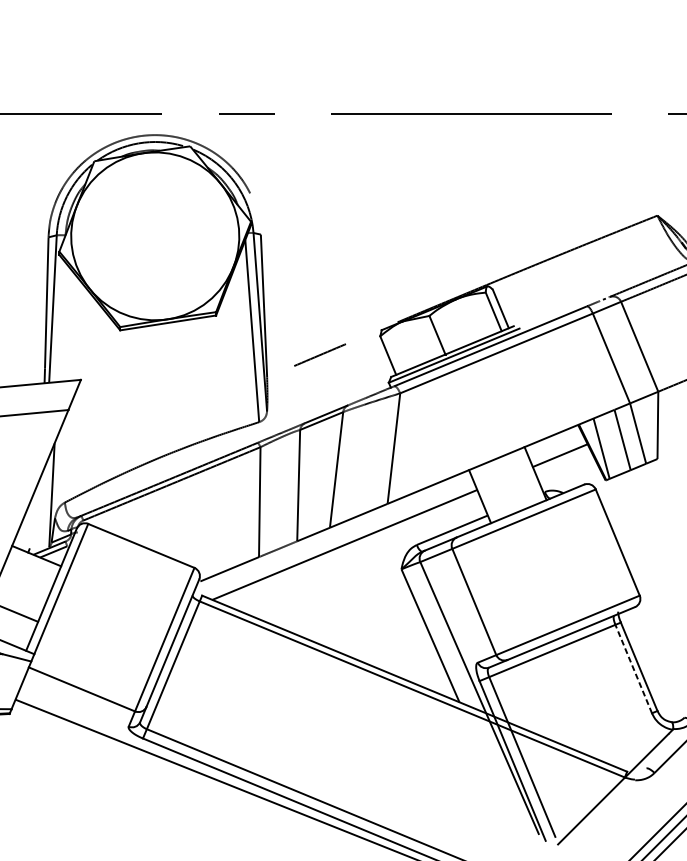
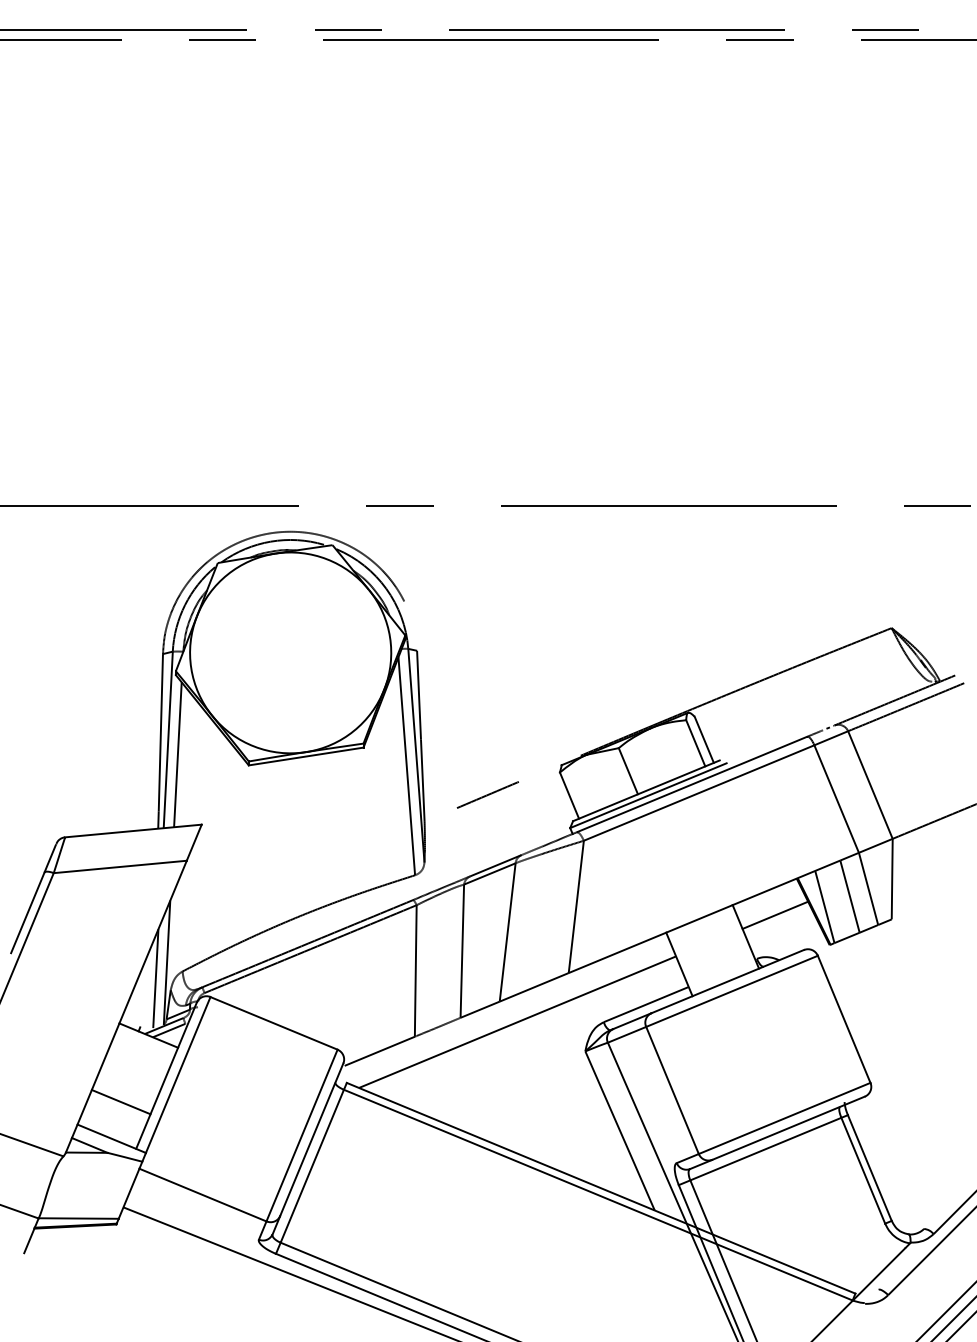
line: (60, 321) -> (177, 754), added
line: (42, 508) -> (155, 978), added
line: (633, 668) -> (863, 1170), dashed -> solid

